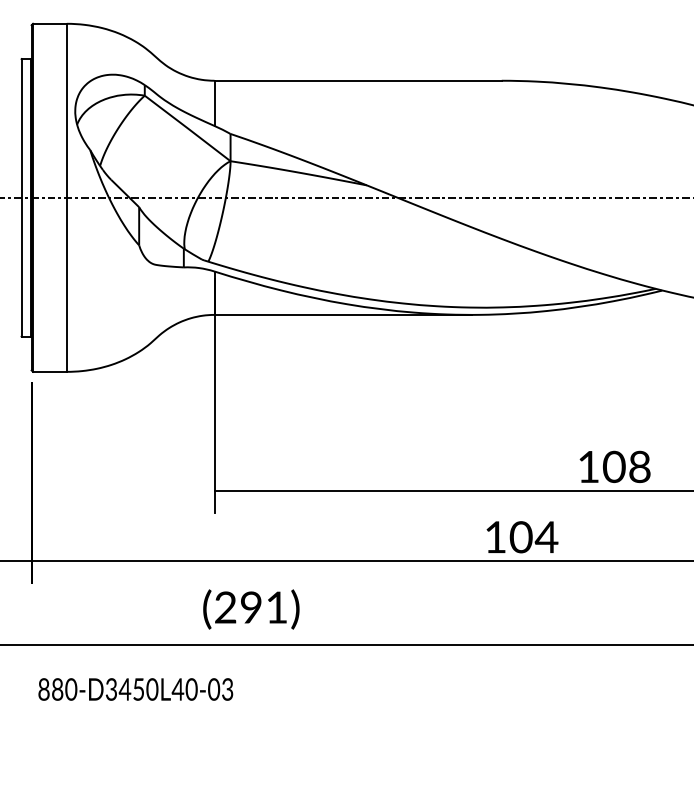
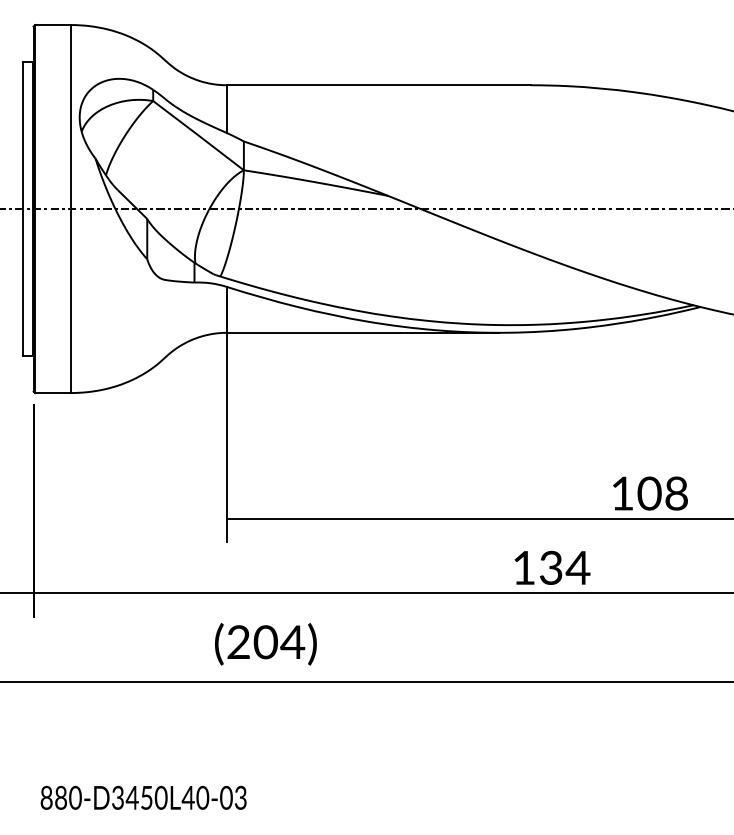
text: (521, 536) -> (551, 567), 104 -> 134
text: (264, 607) -> (279, 642), (291) -> (204)
text: (135, 689) -> (143, 797), moved

